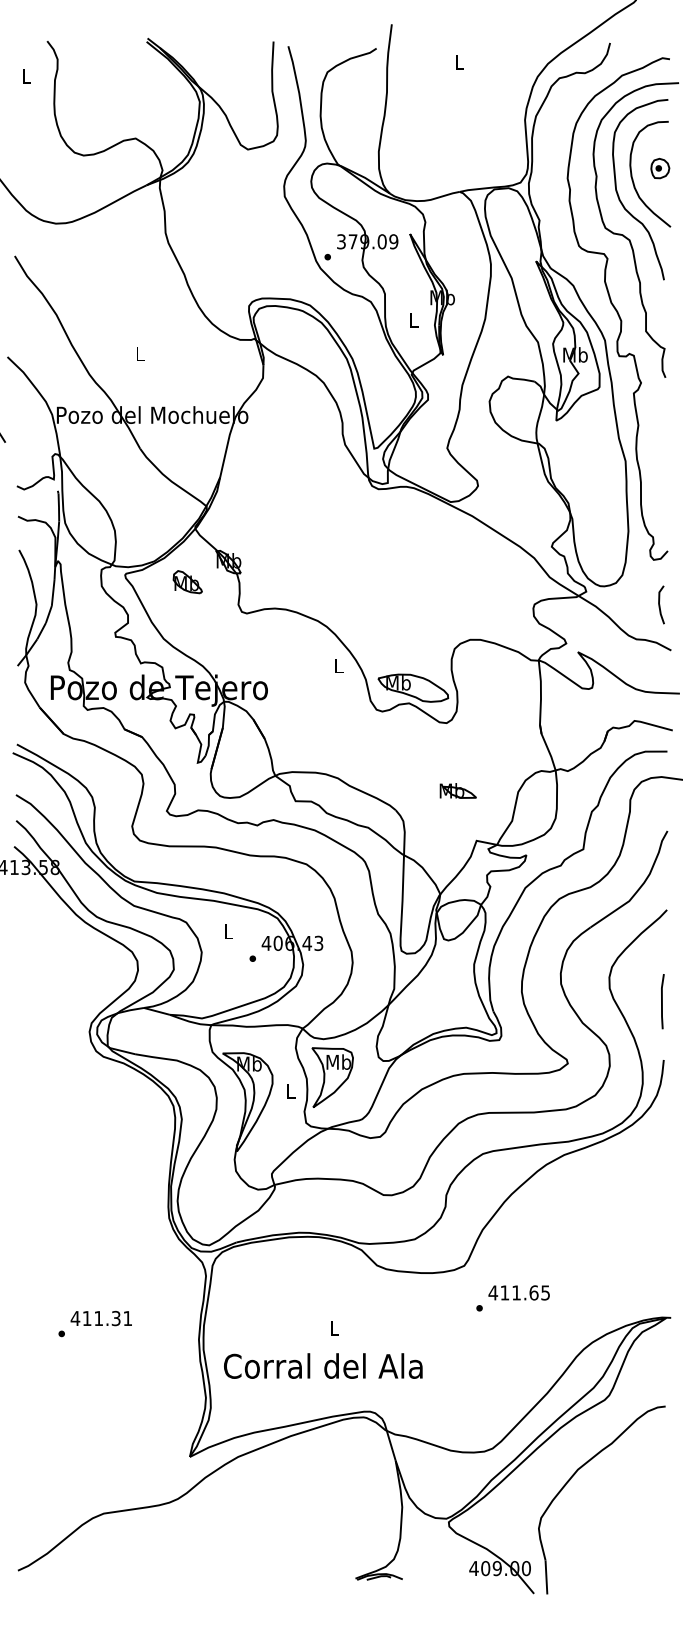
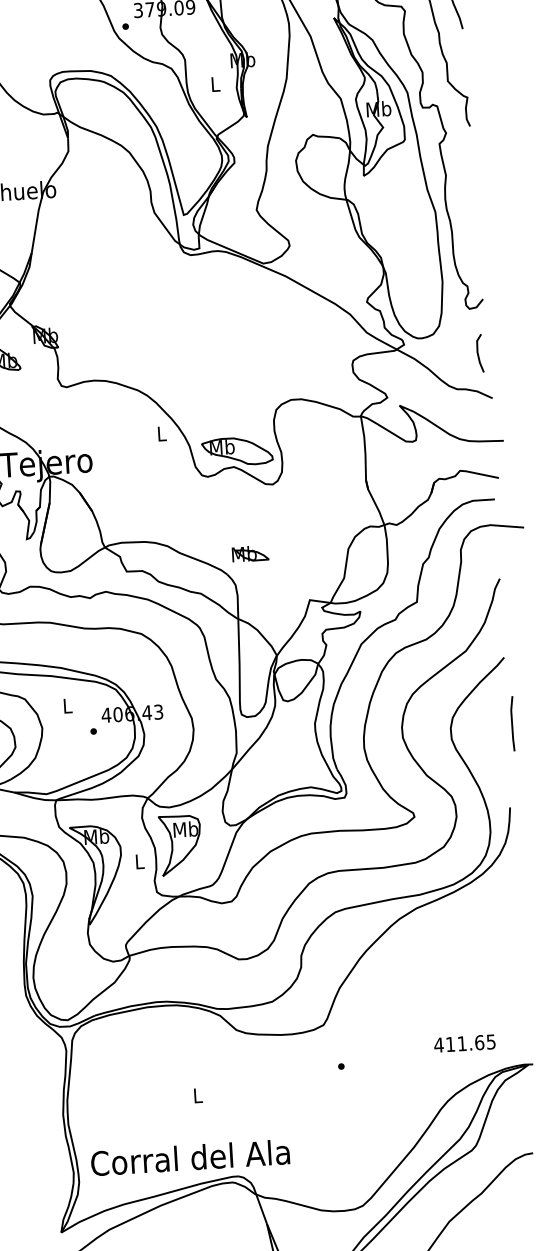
part: (457, 790) -> (249, 553), moved
line: (662, 1001) -> (512, 723), moved
text: (518, 1292) -> (464, 1043), moved
text: (323, 1365) -> (190, 1157), moved

